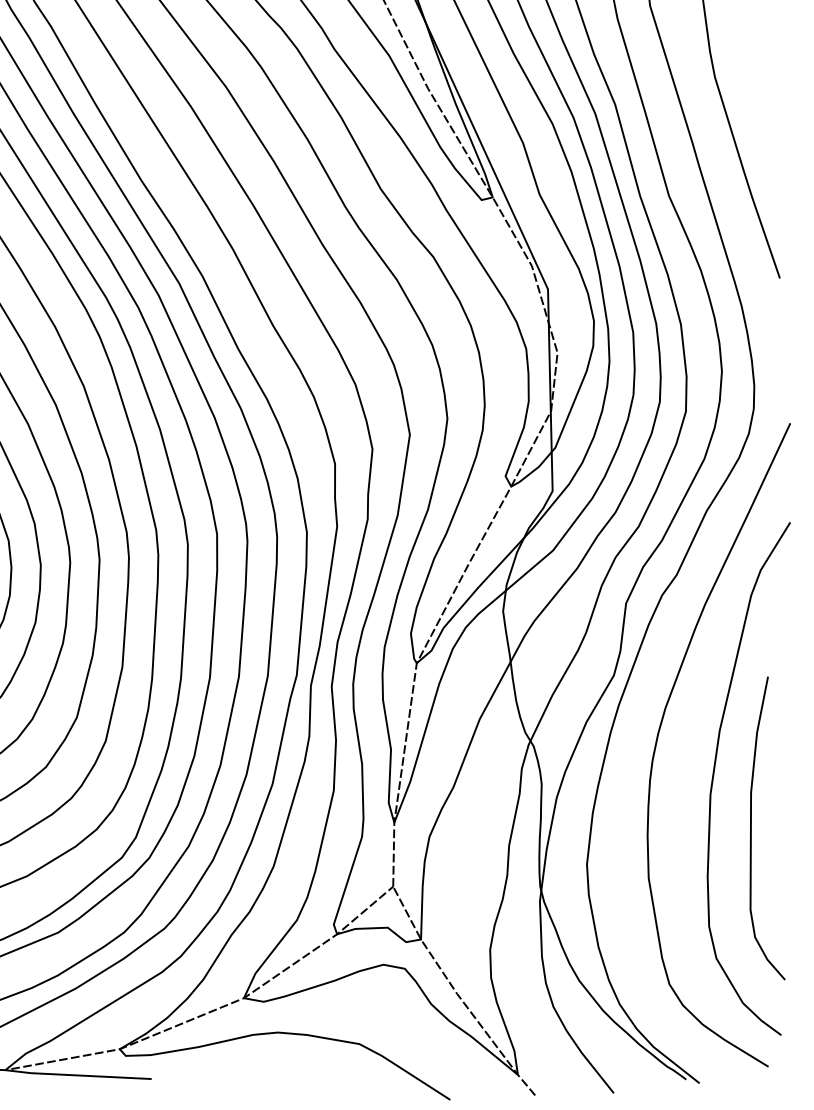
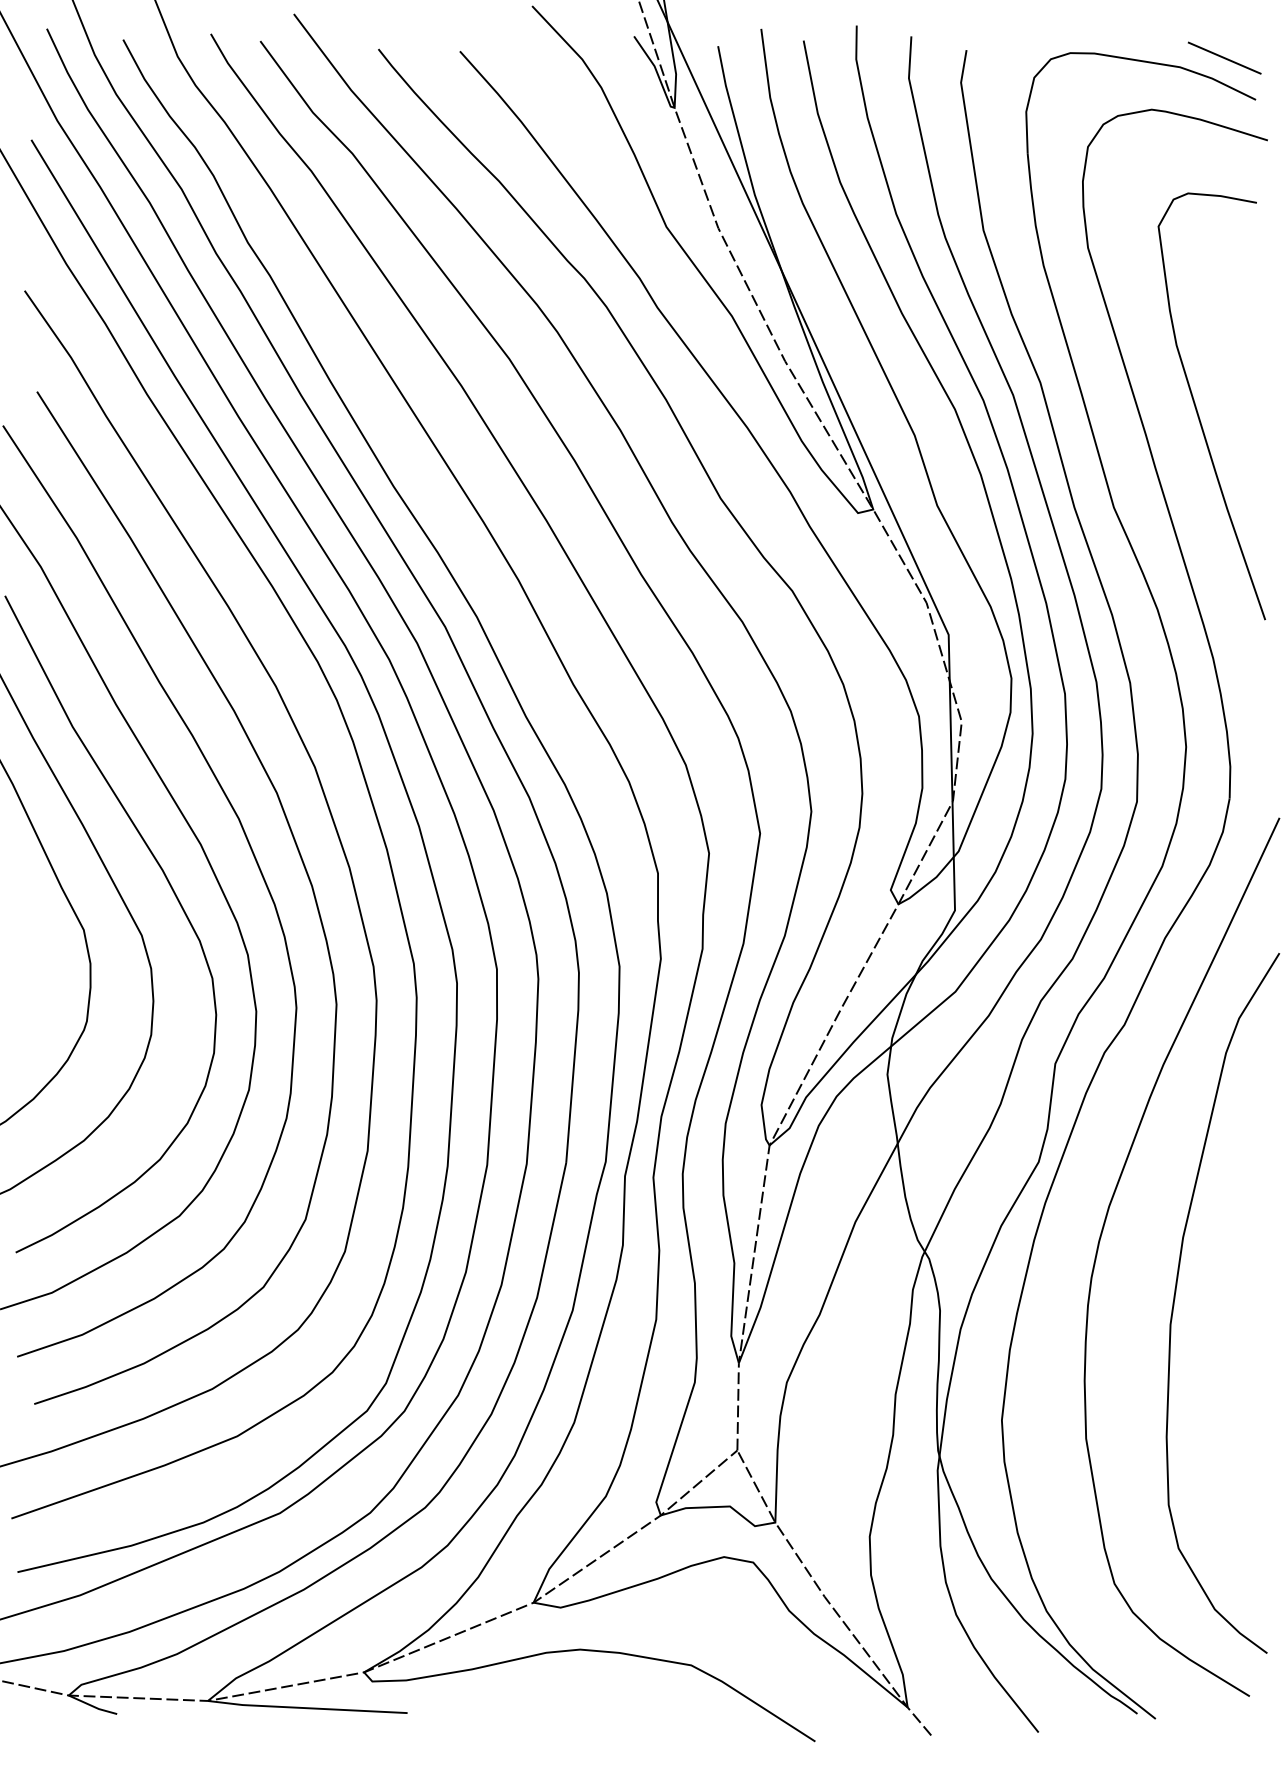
curve: (751, 828) -> (1226, 1370), removed

